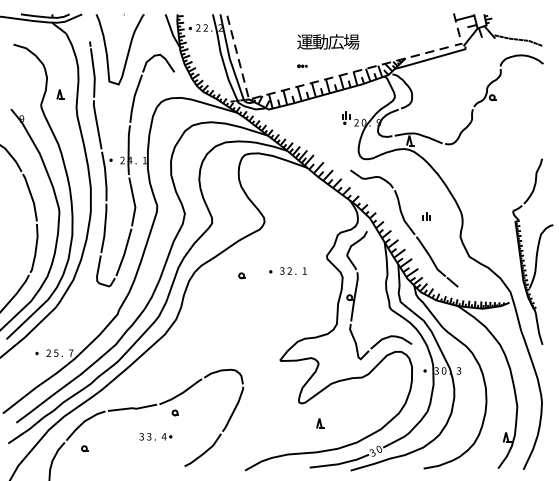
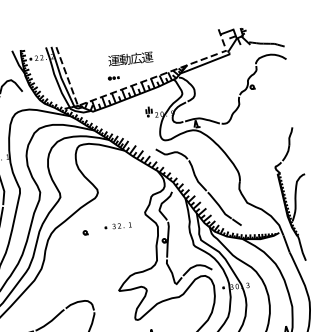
text: (351, 41) -> (147, 56), 場 -> 運
part: (302, 66) -> (113, 78), size x1.6
part: (426, 216) -> (213, 177), removed

